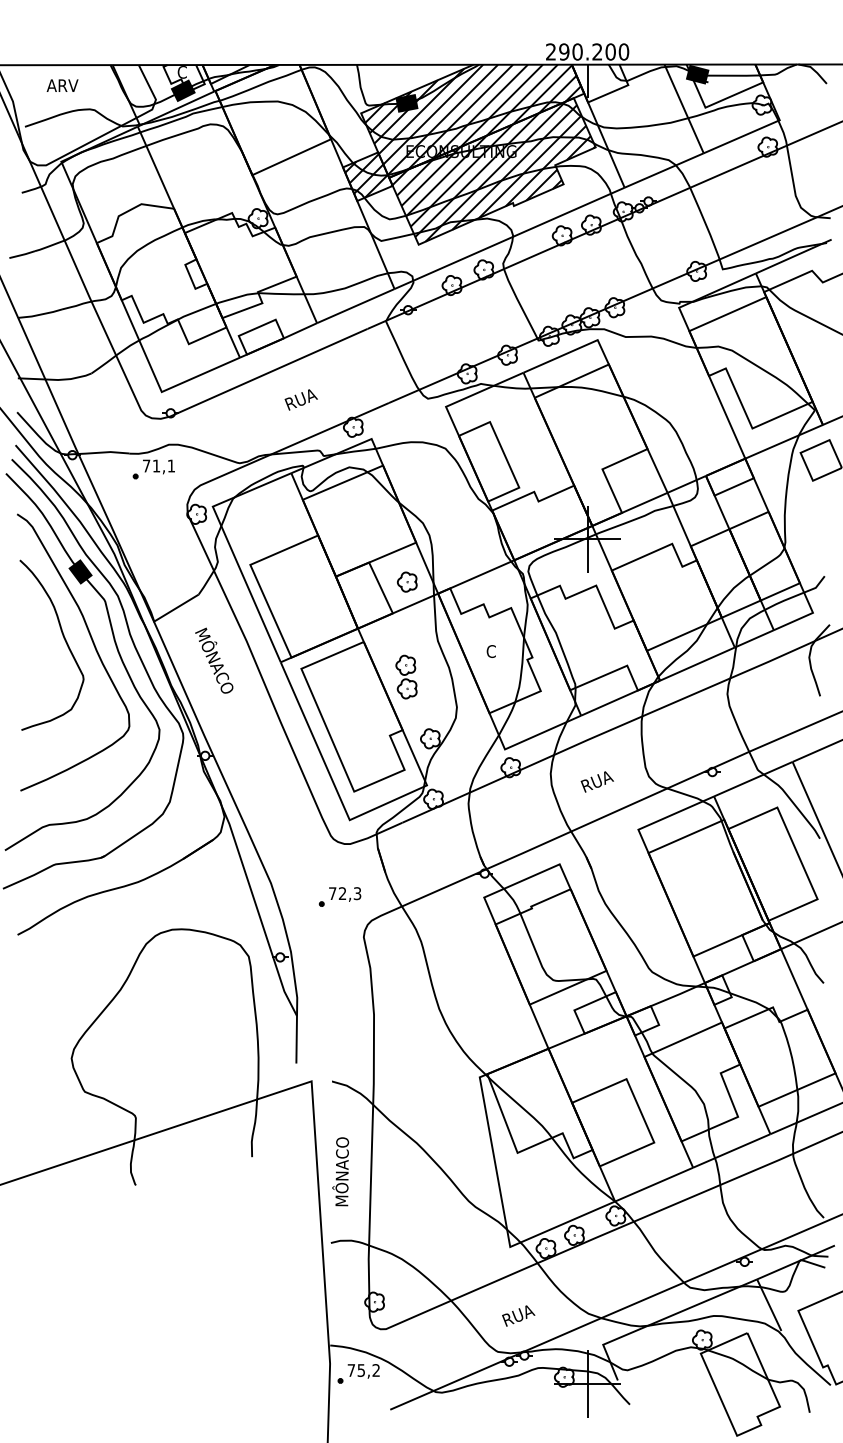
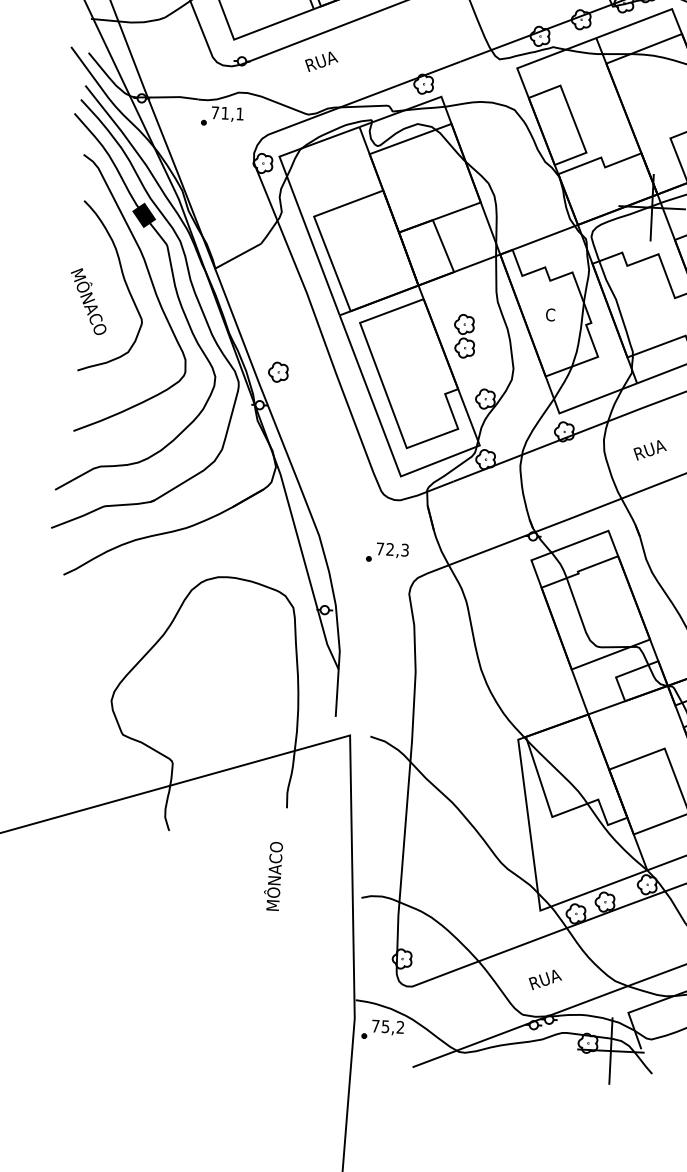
text: (300, 399) -> (320, 61), moved
part: (407, 581) -> (278, 371), moved
text: (214, 660) -> (88, 301), moved
text: (340, 1171) -> (272, 876), moved

